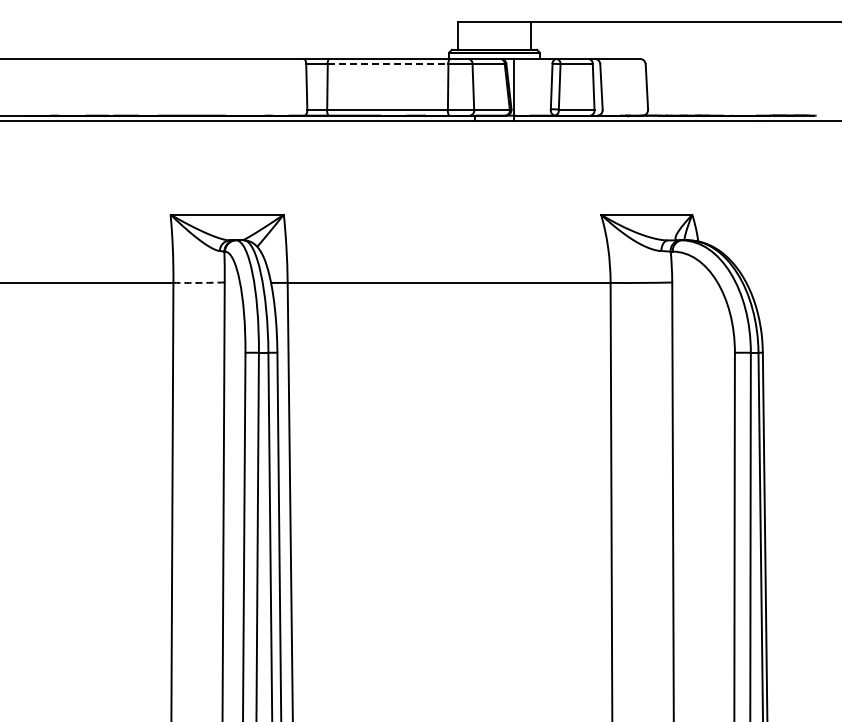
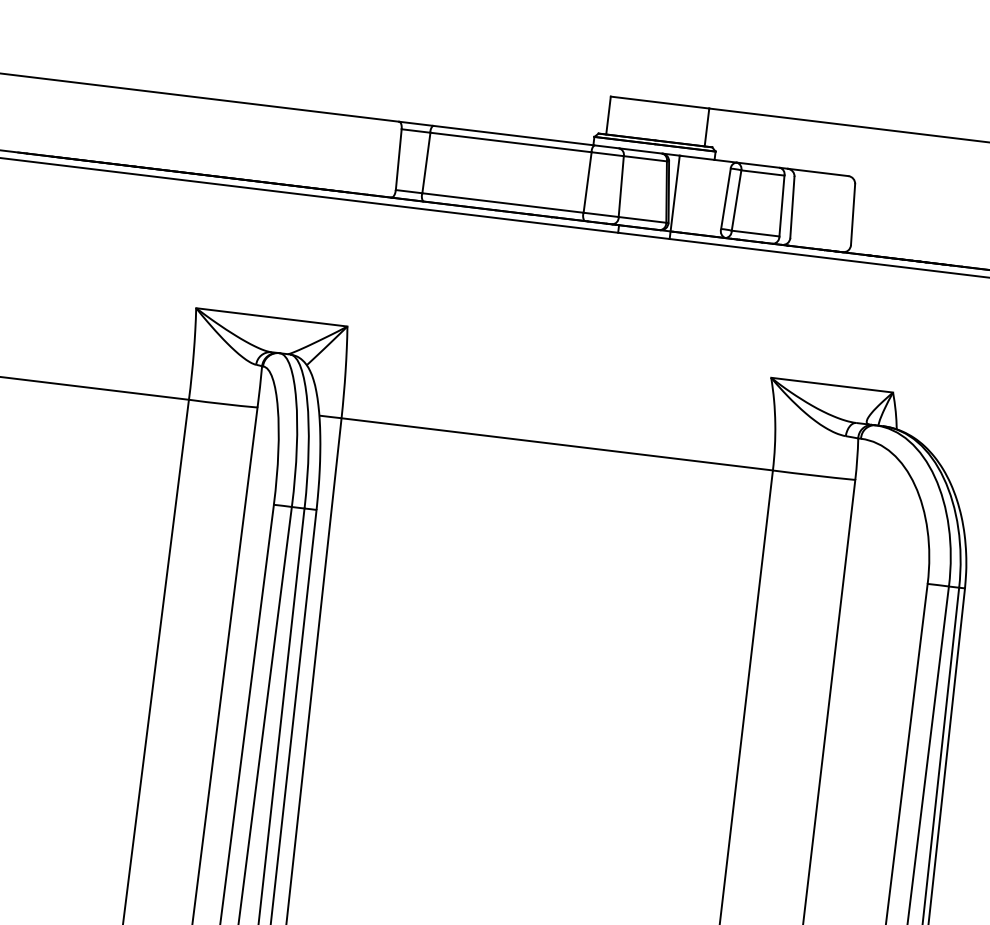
line: (388, 64) -> (511, 142), dashed -> solid
arc: (199, 282) -> (223, 403), dashed -> solid

